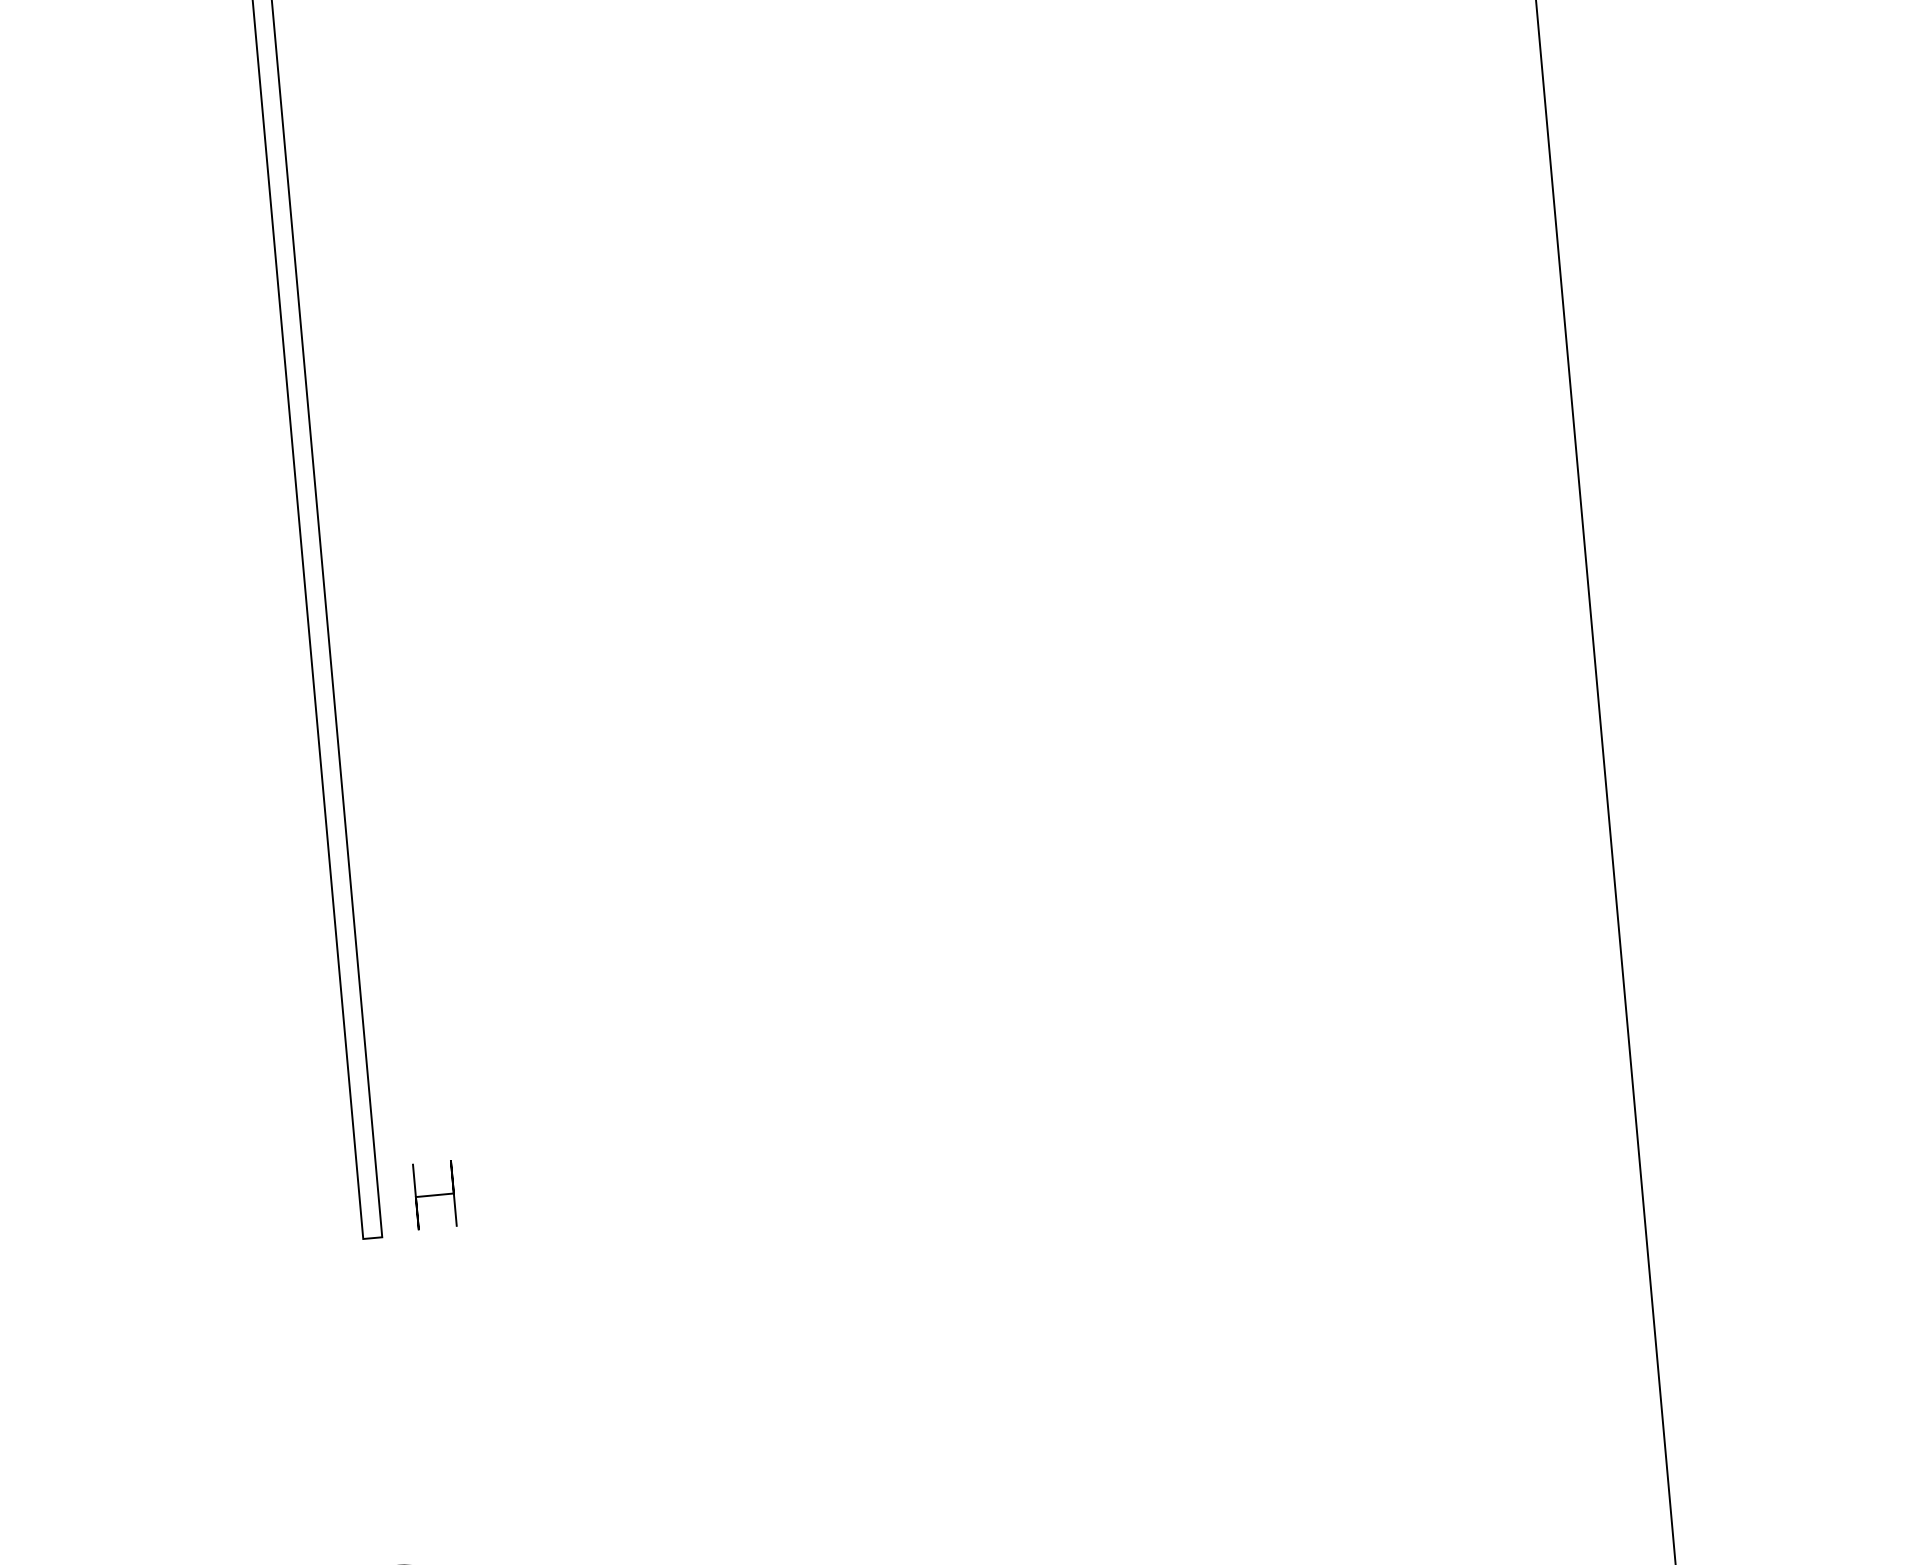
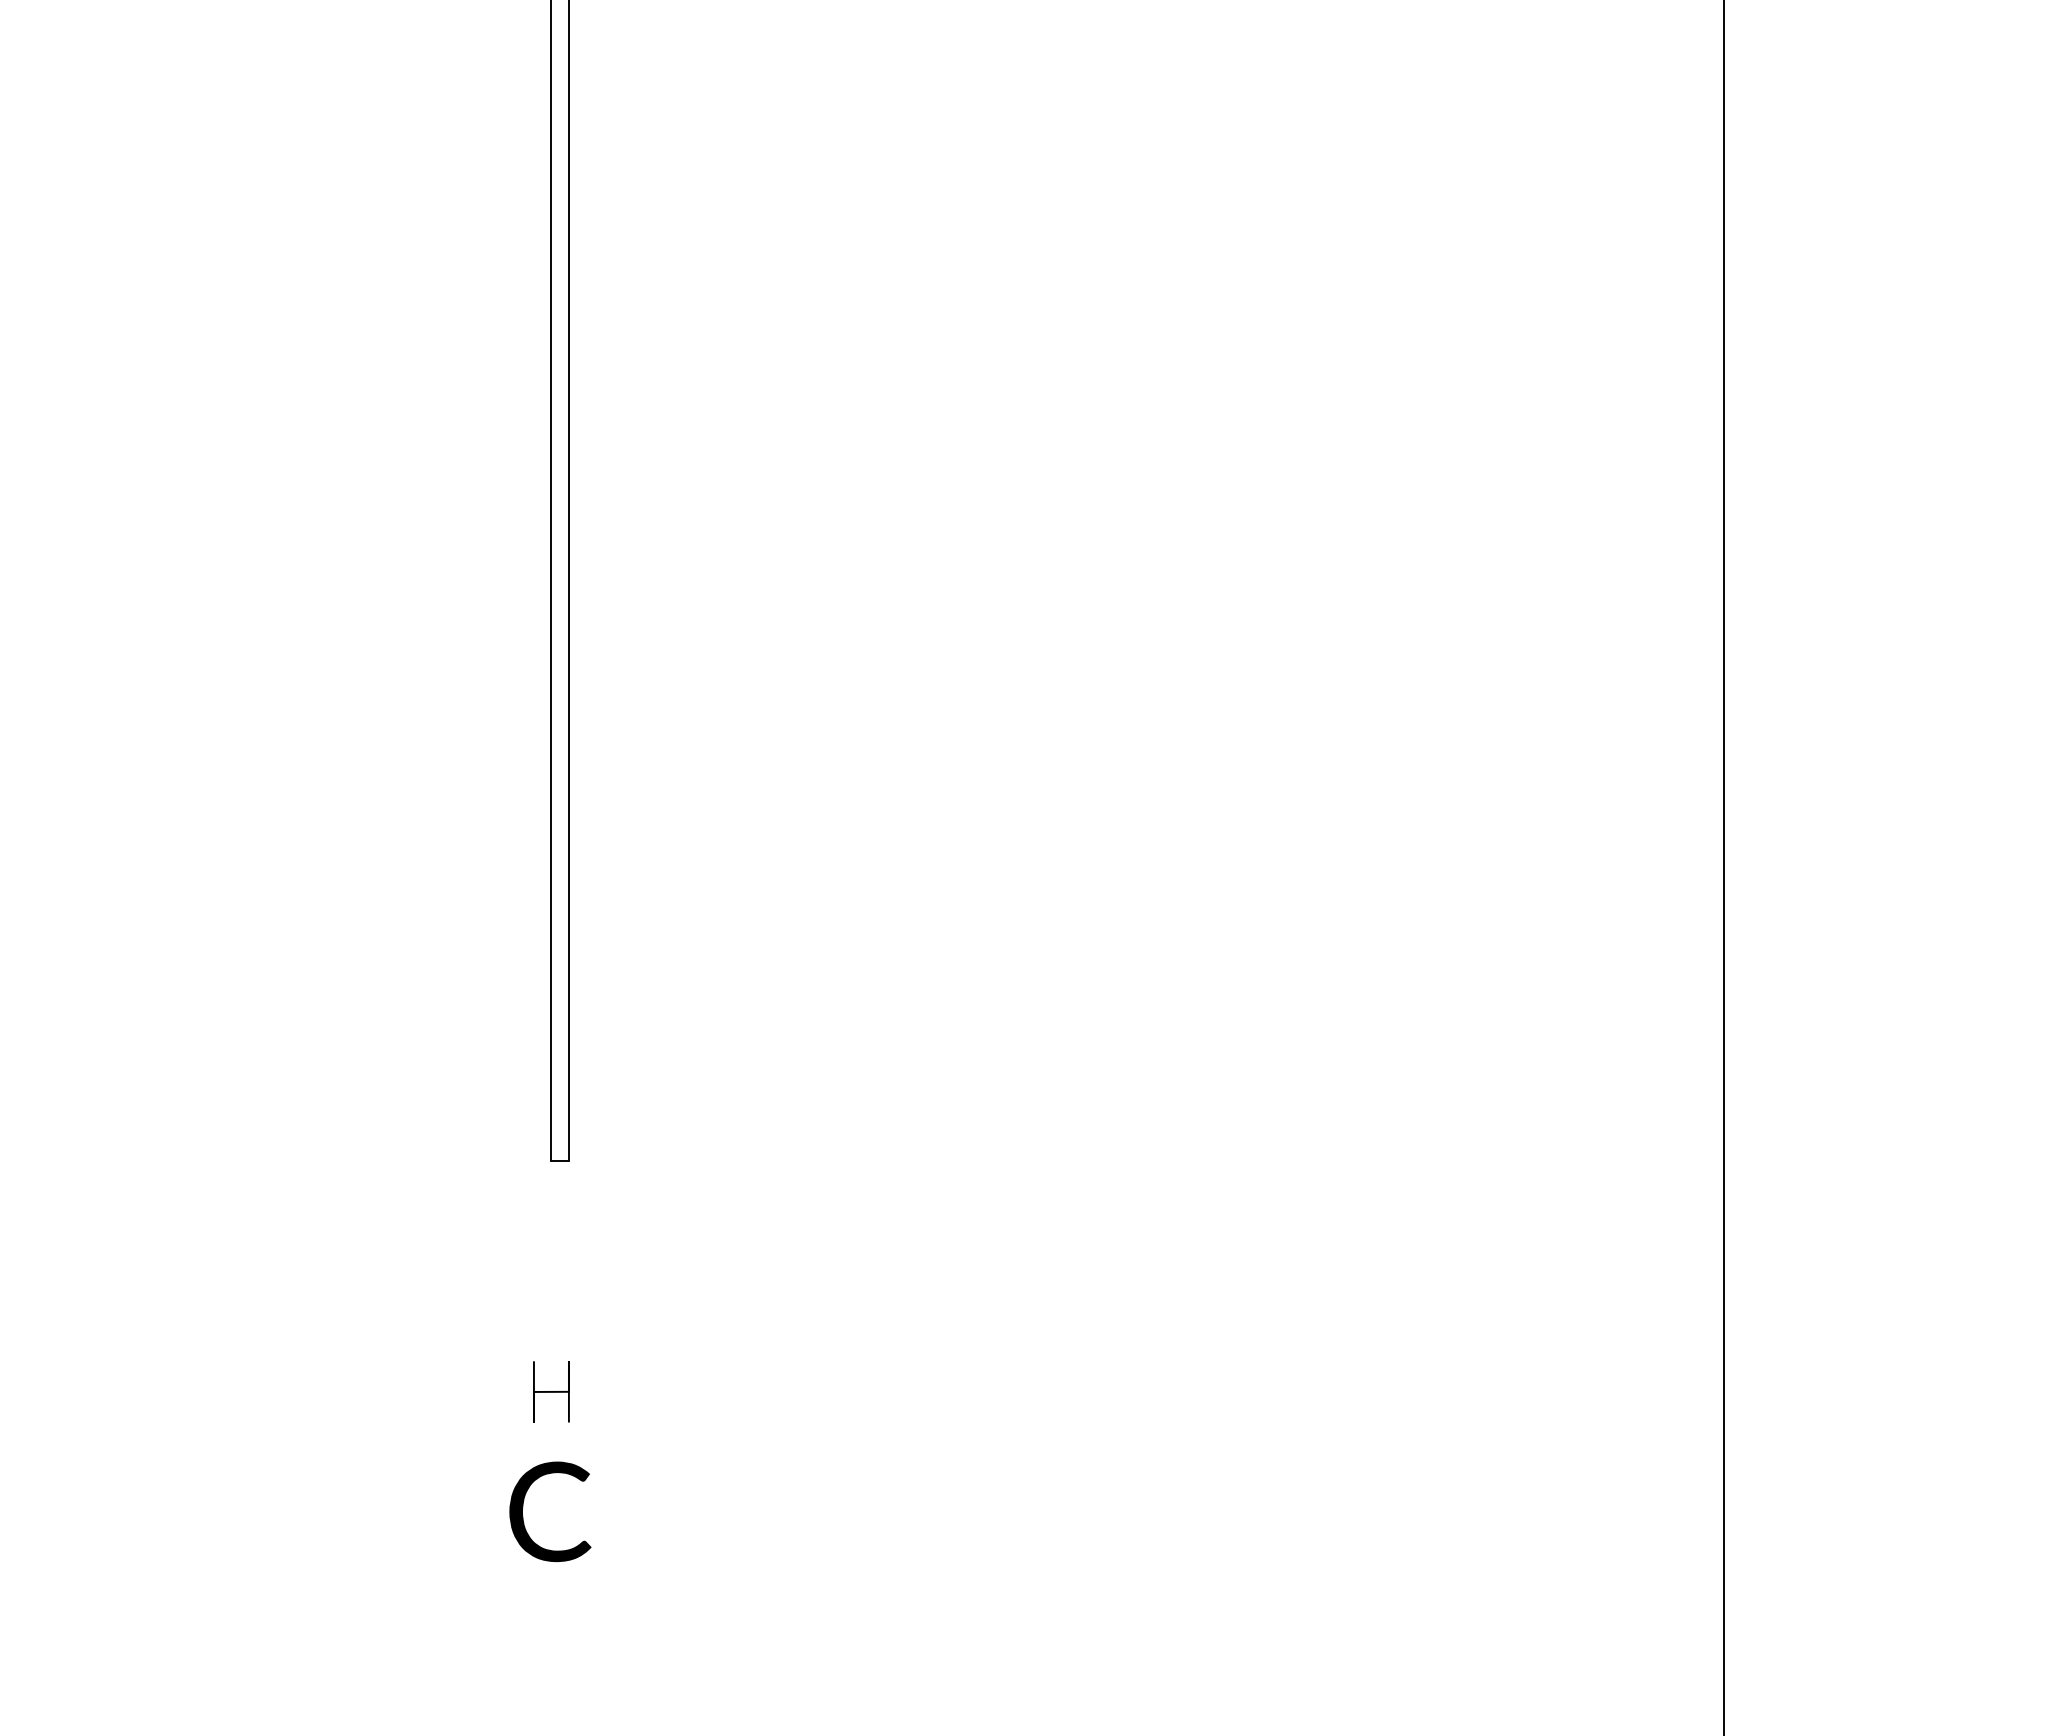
curve: (434, 1194) -> (551, 1391), moved

